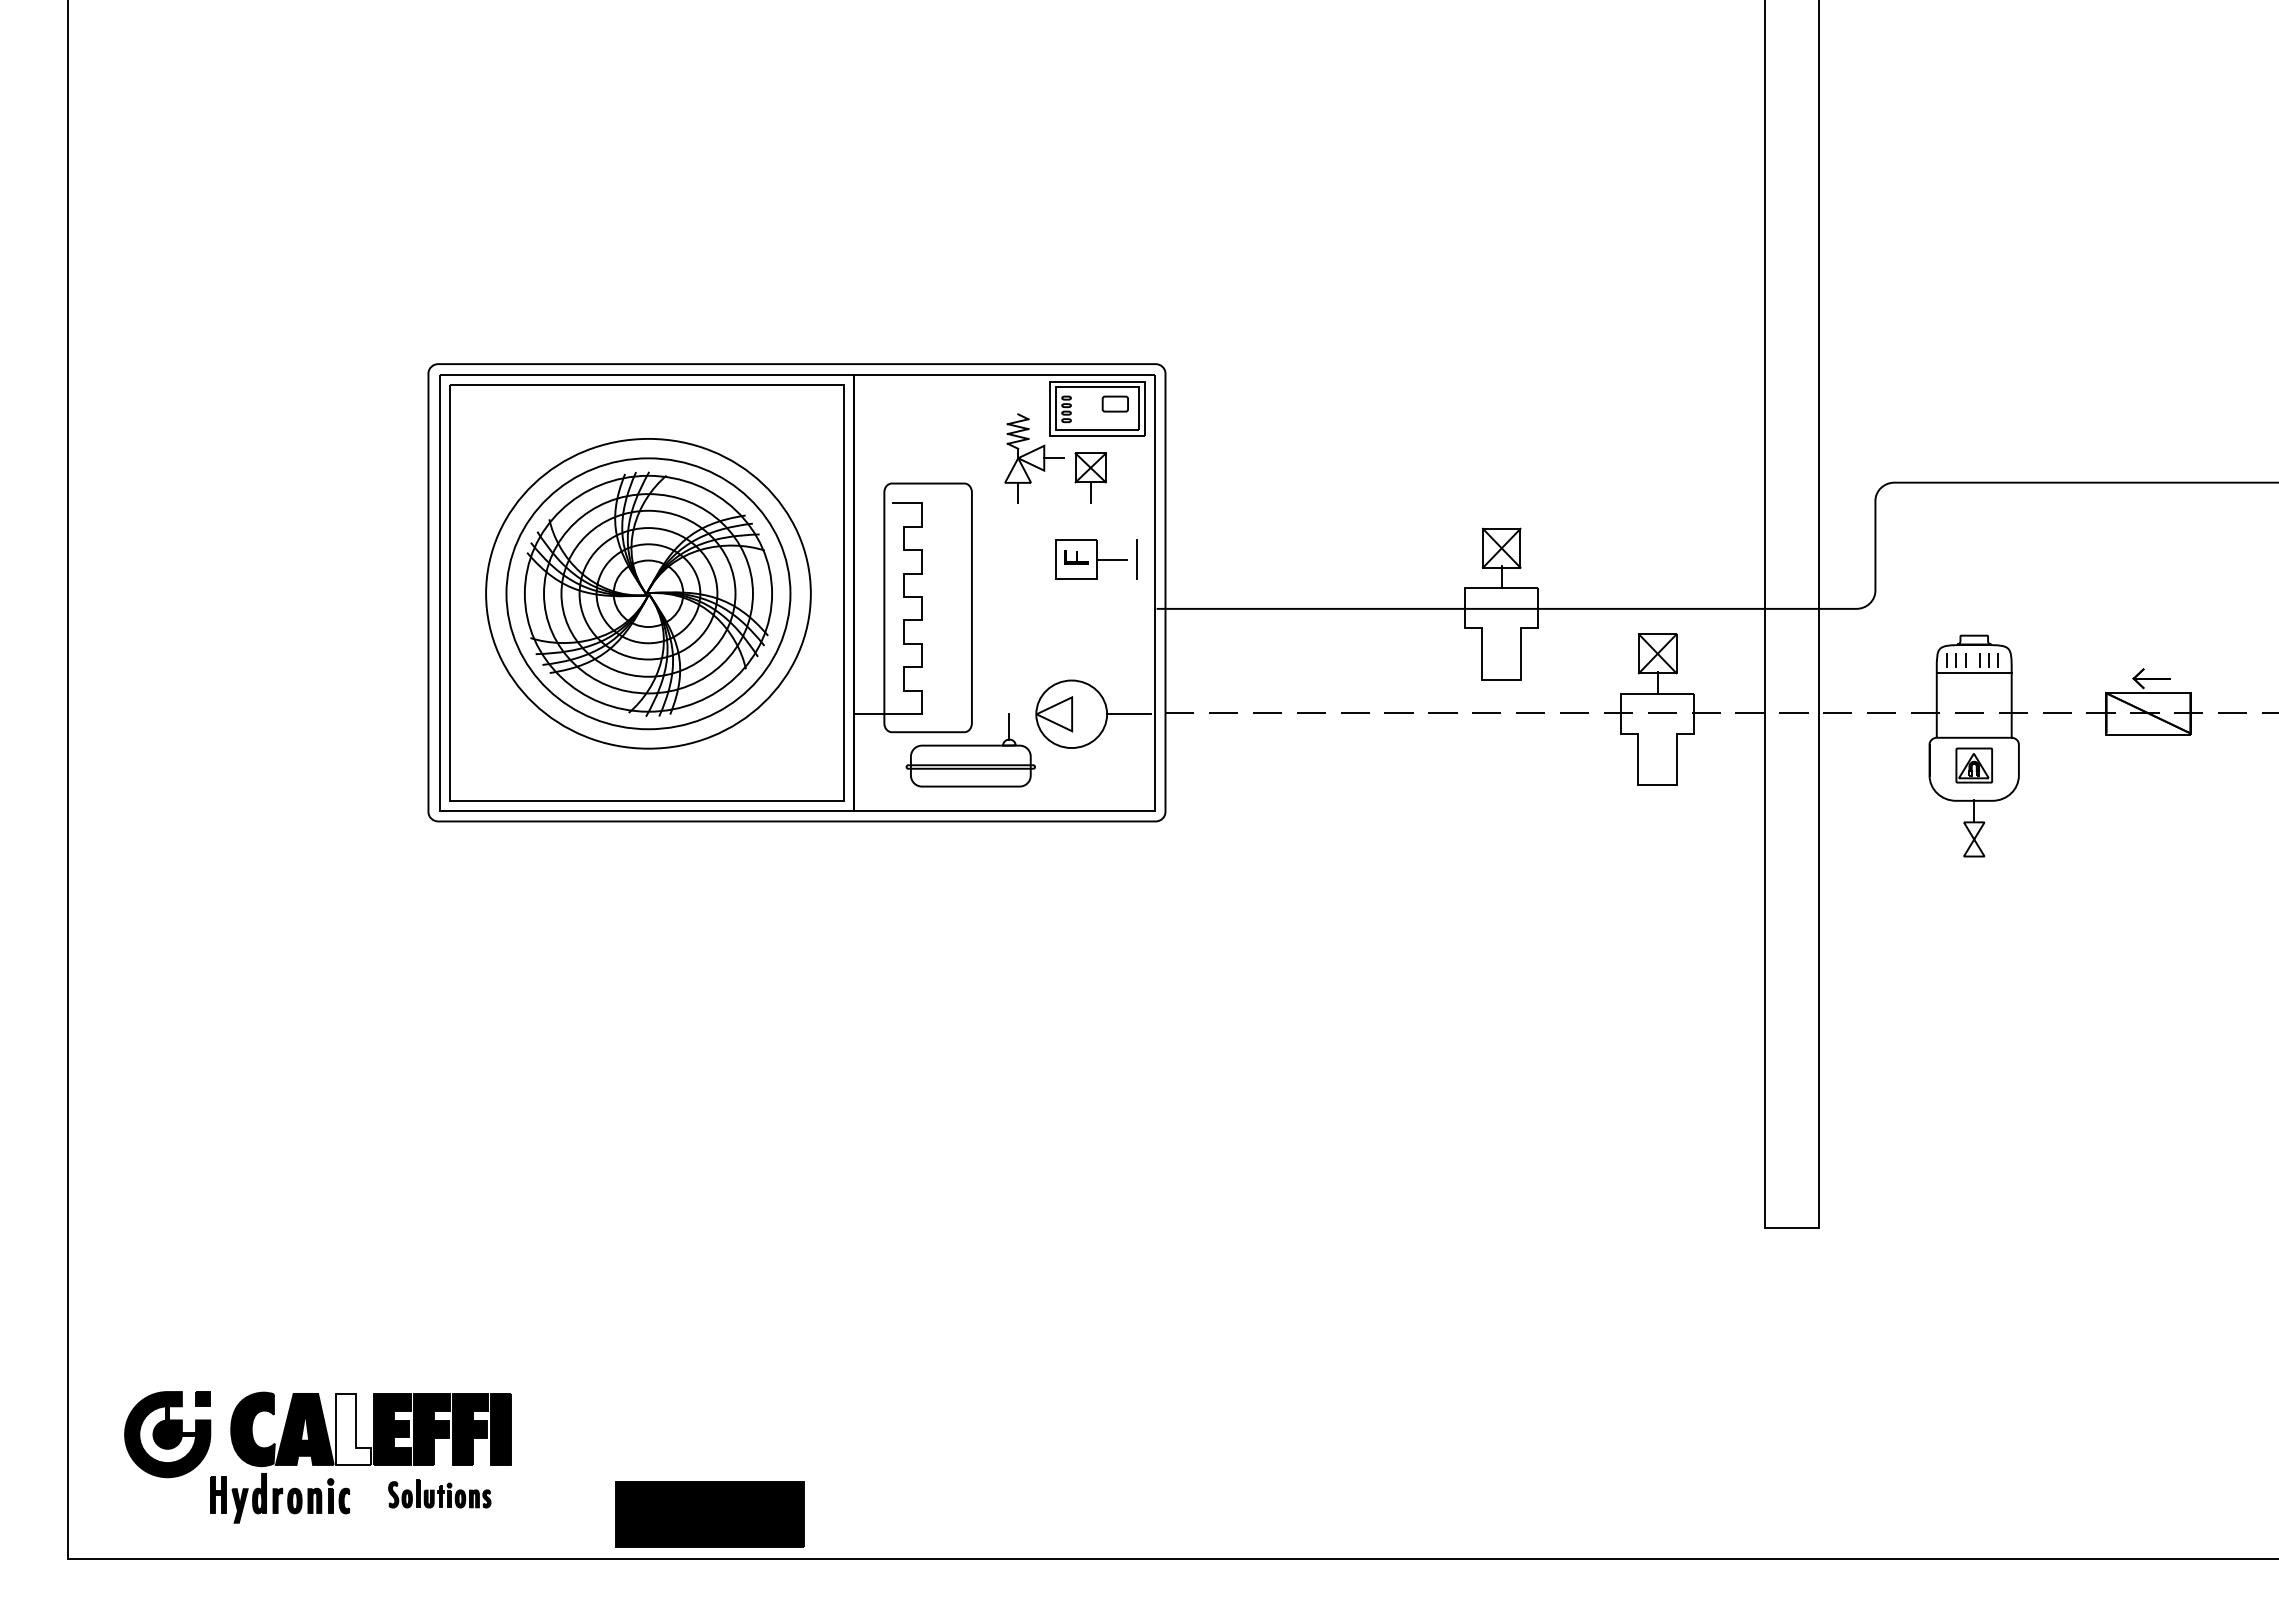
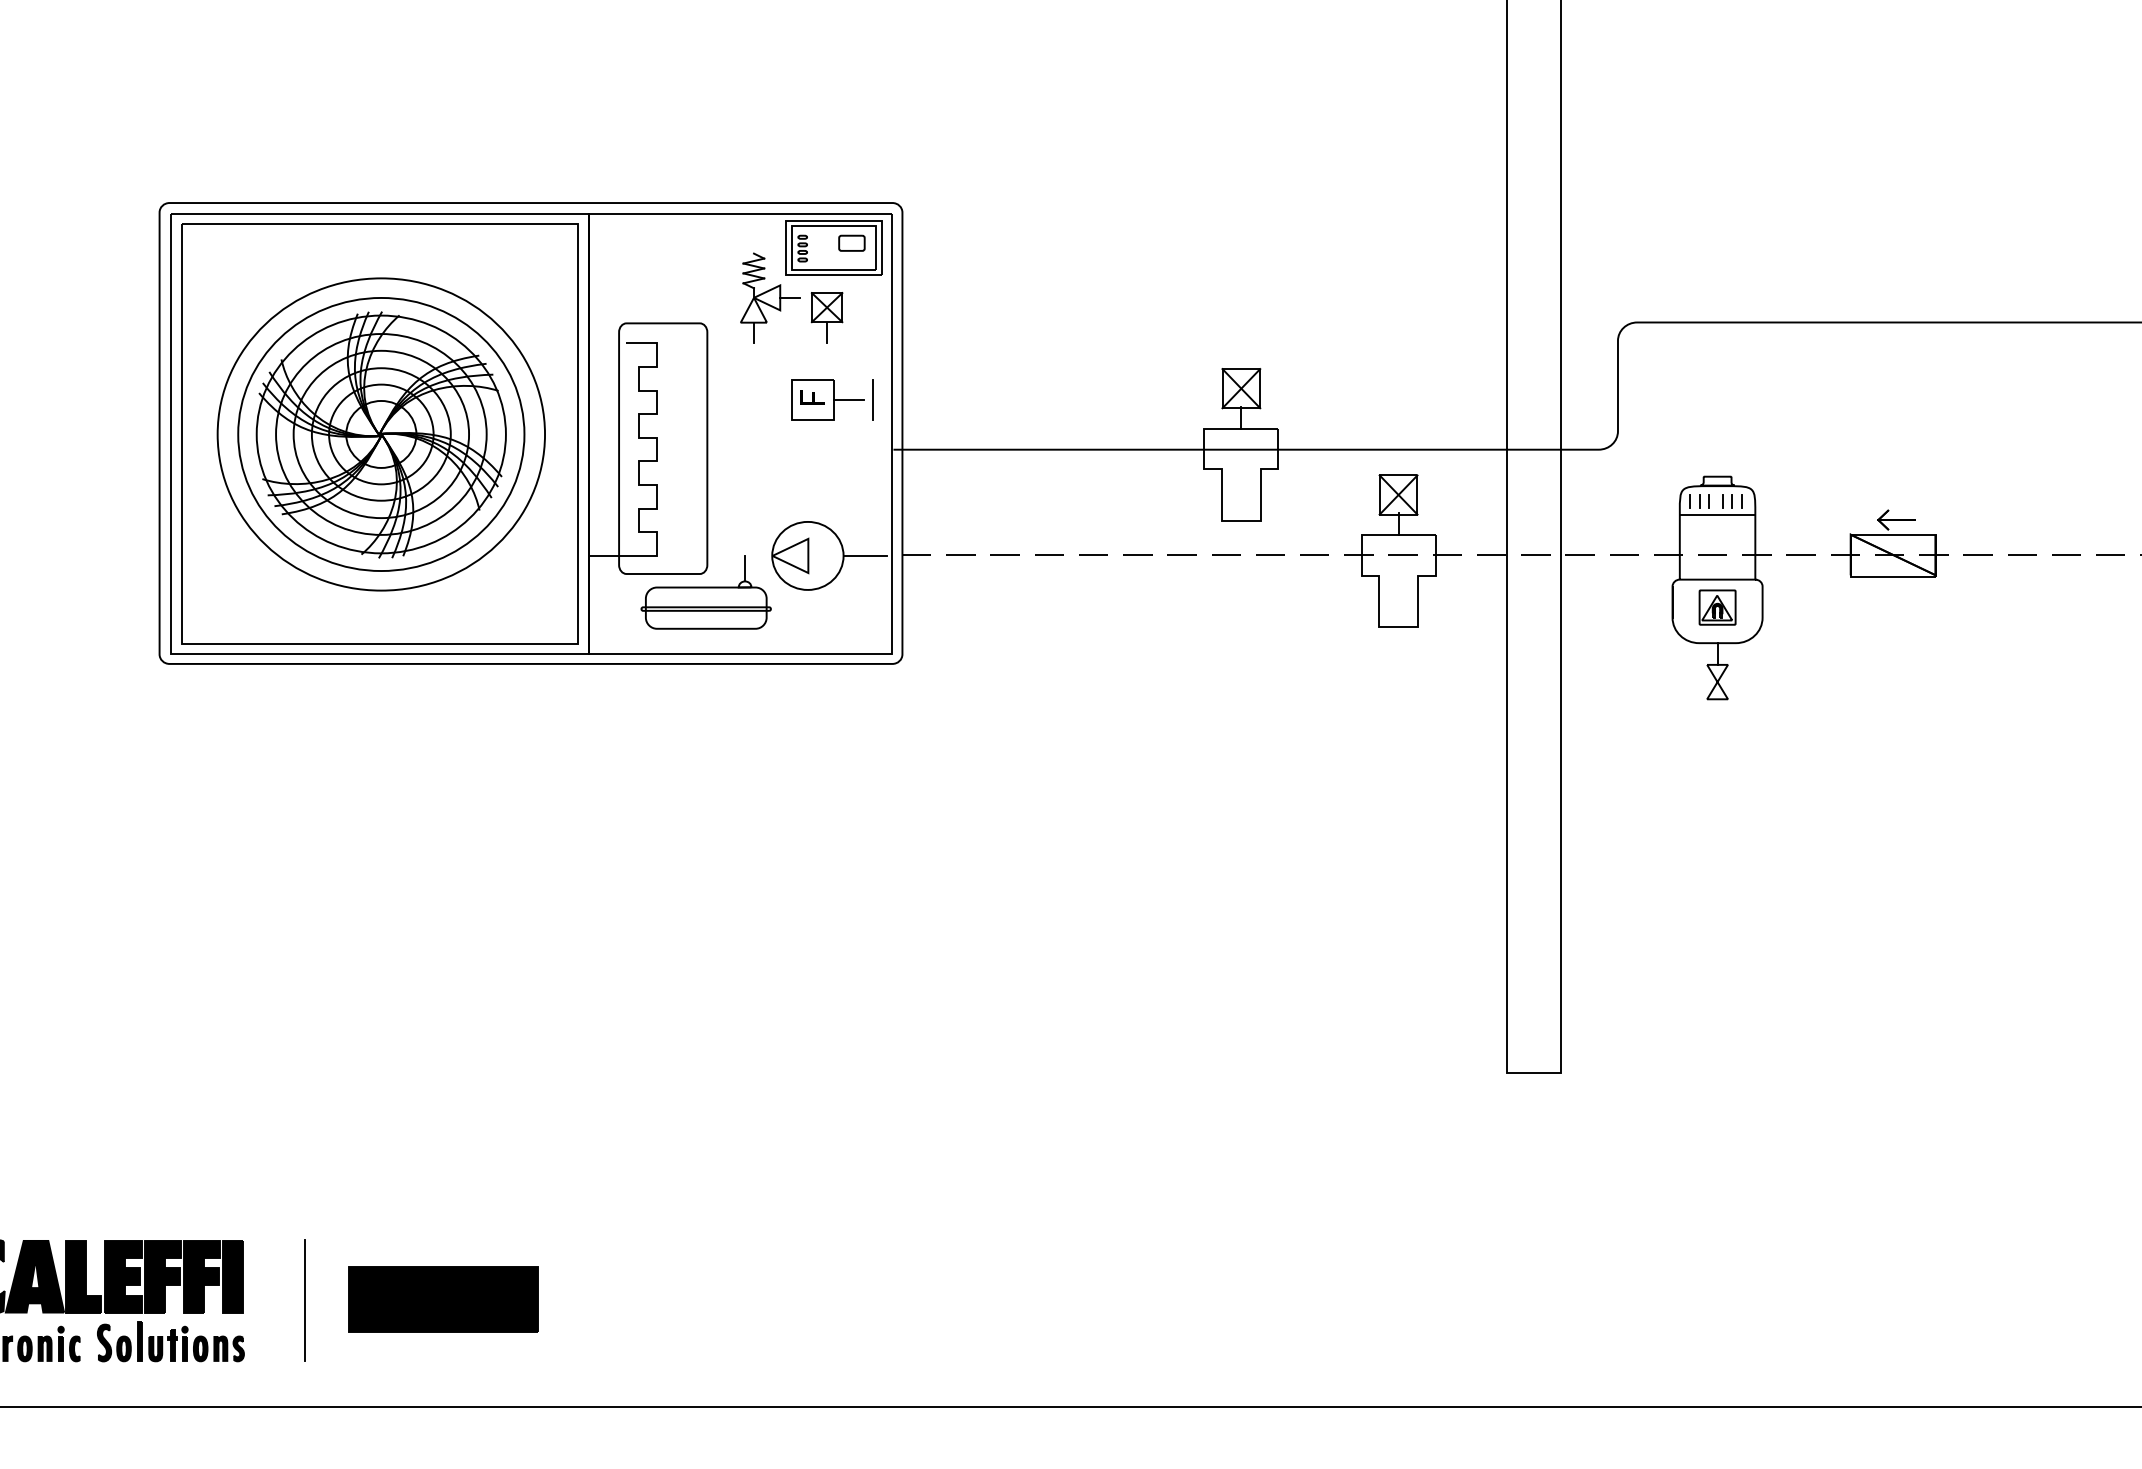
fill: (352, 1428) -> (83, 1275), added
line: (573, 1452) -> (305, 1299), added
part: (439, 1493) -> (170, 1341), size x1.43
part: (709, 1514) -> (442, 1299), moved

